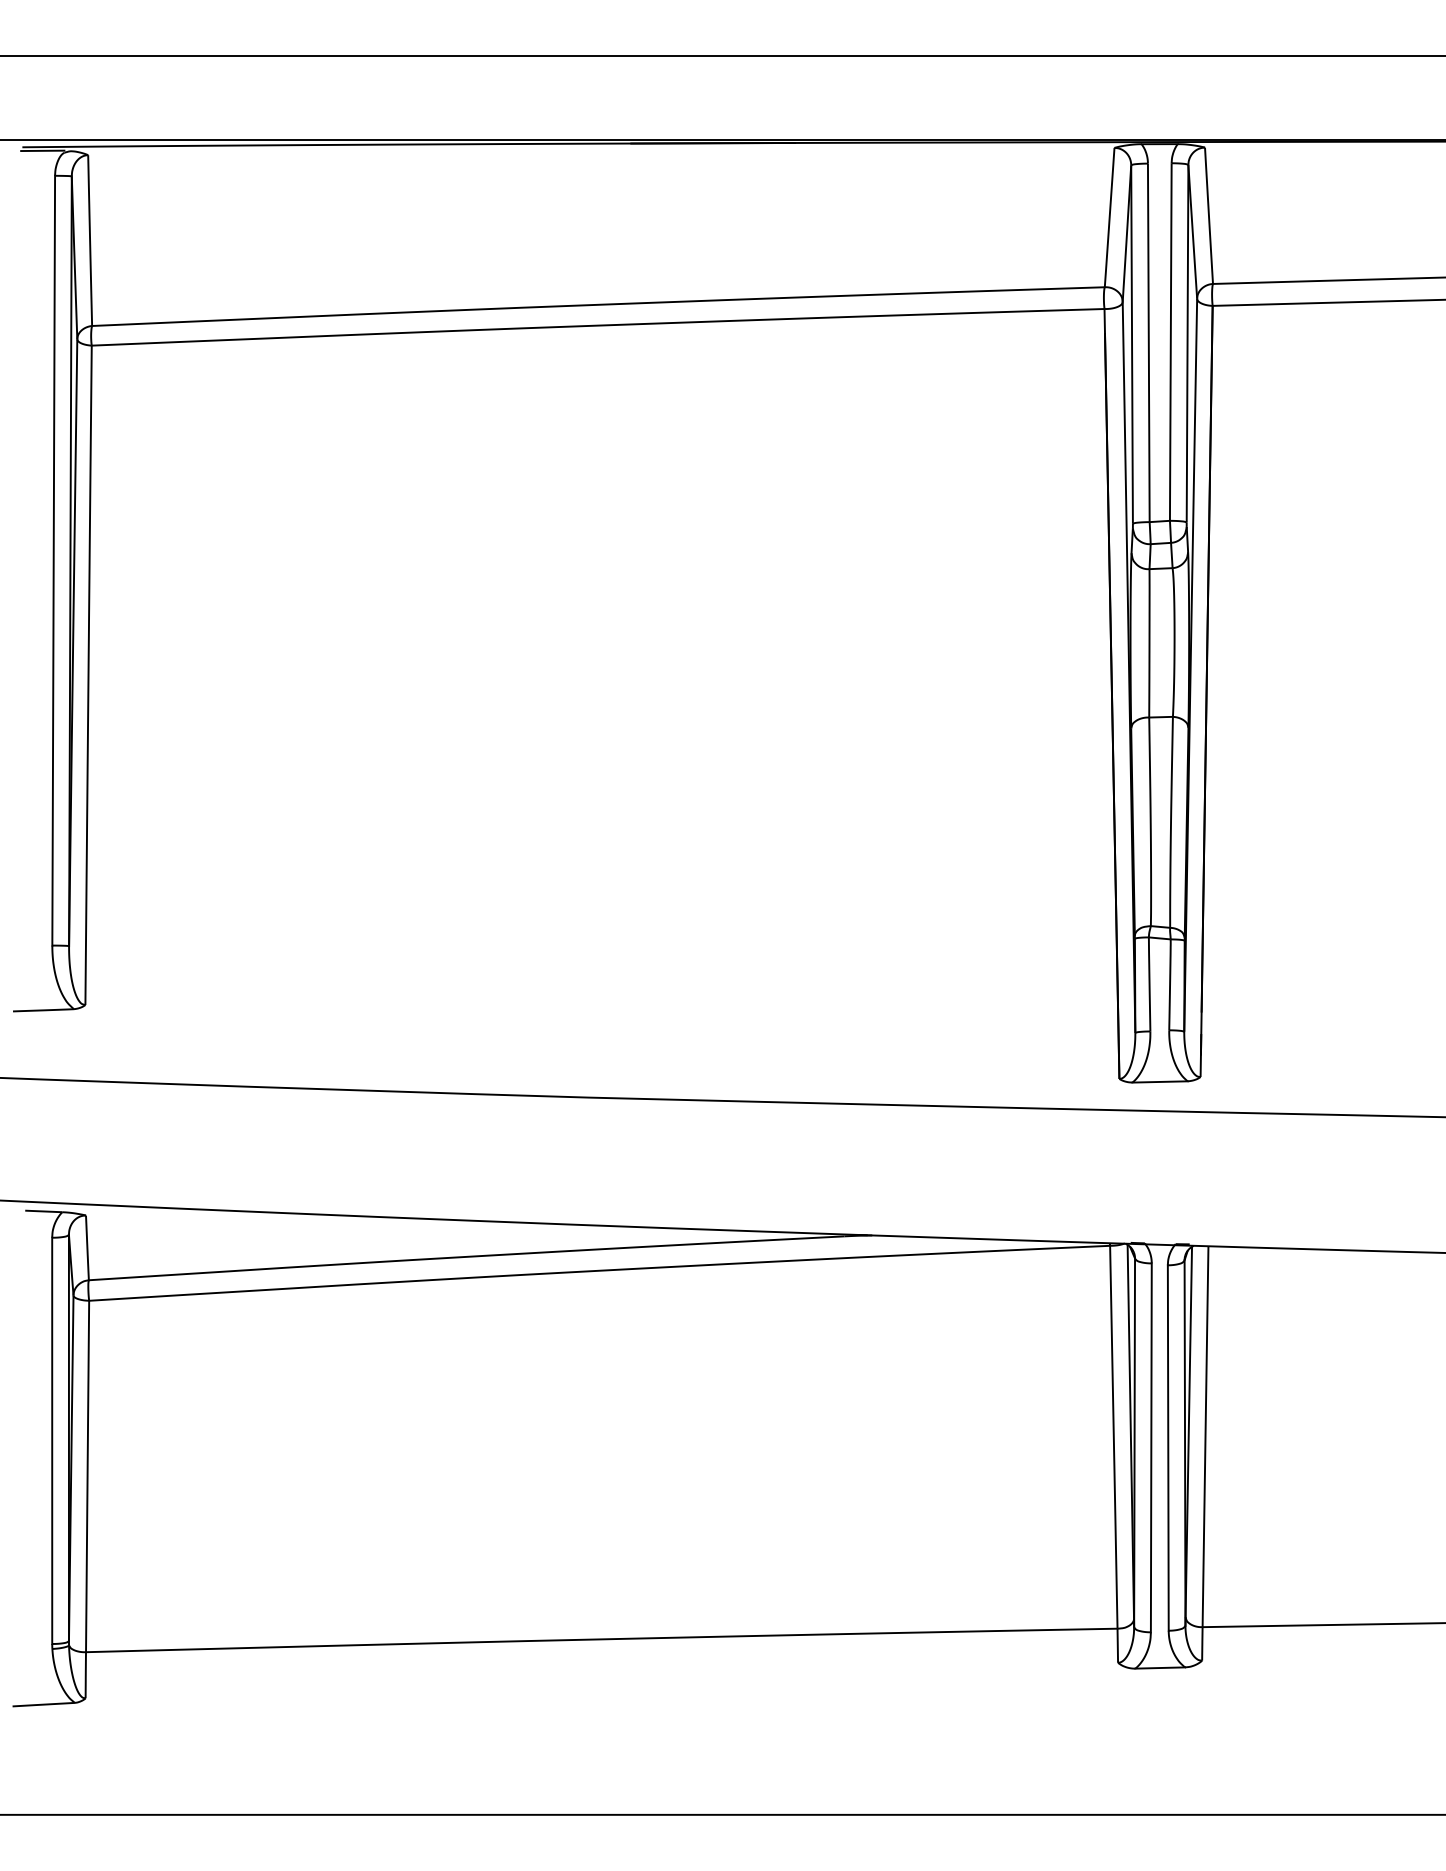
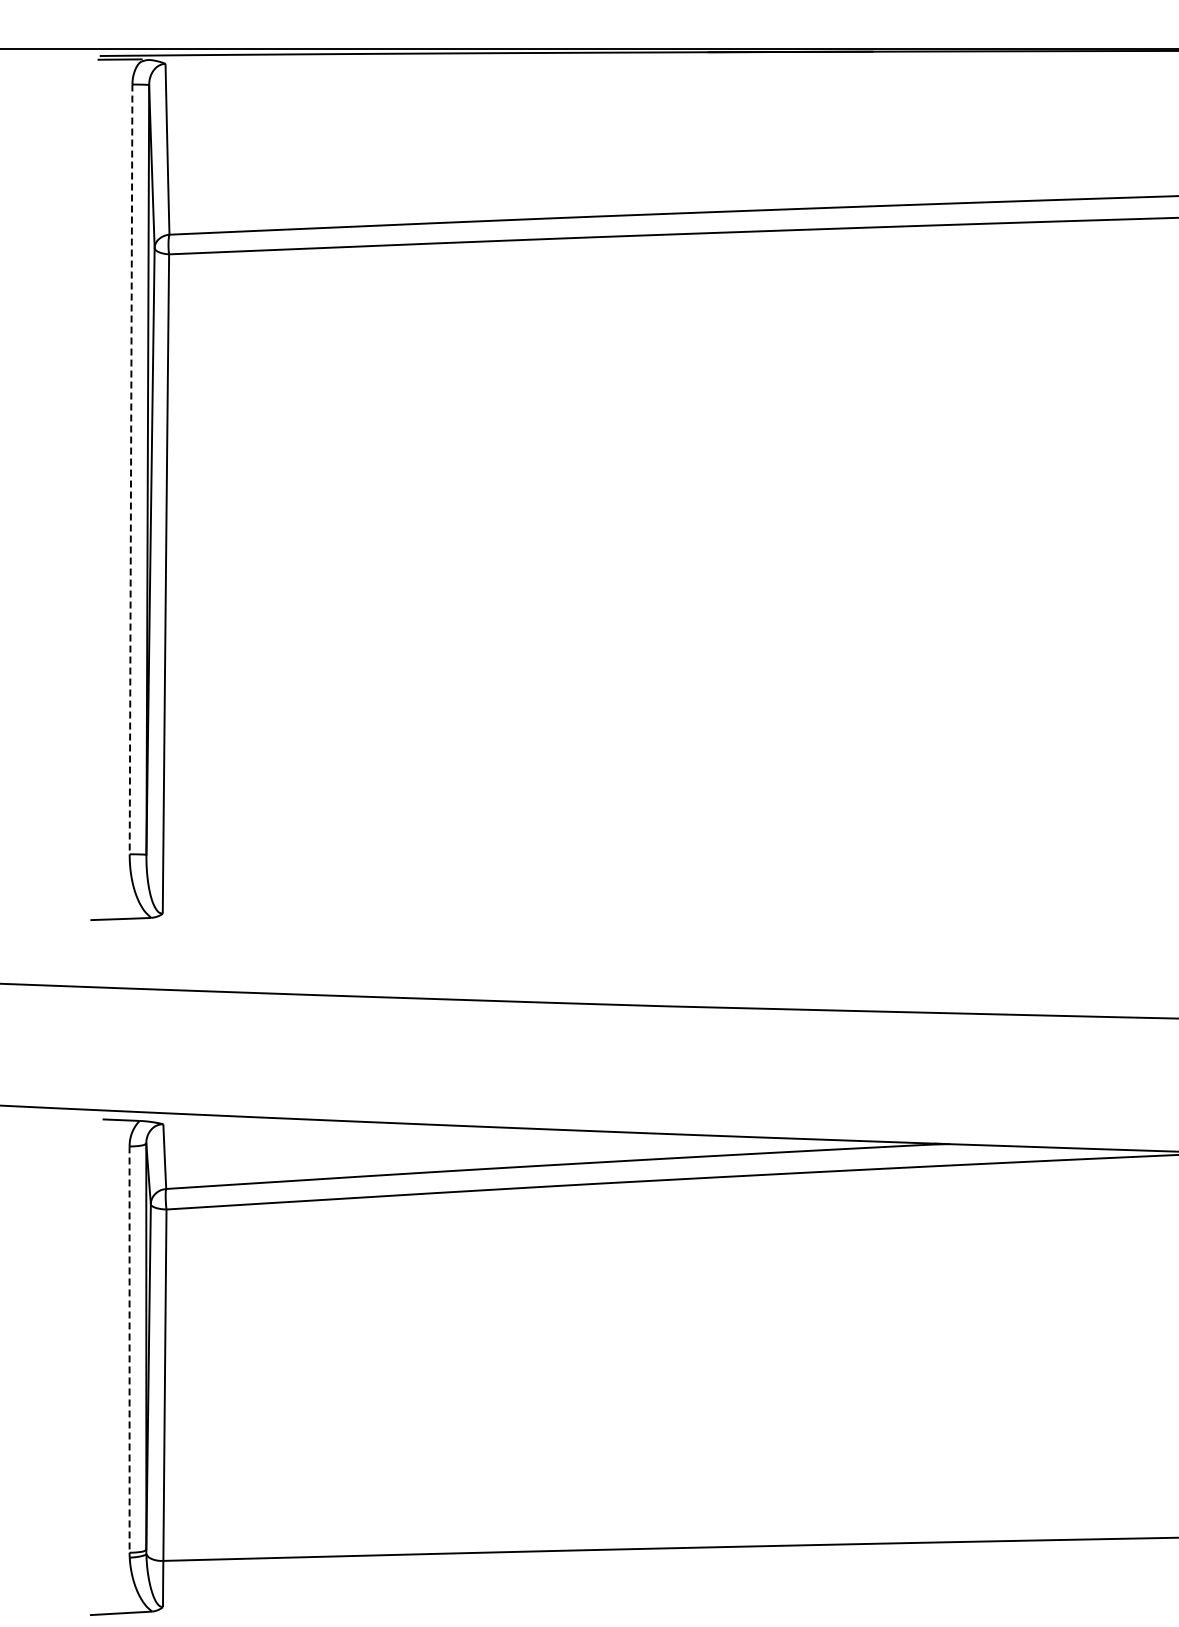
line: (53, 560) -> (130, 469), solid -> dashed
line: (52, 1441) -> (129, 1350), solid -> dashed

